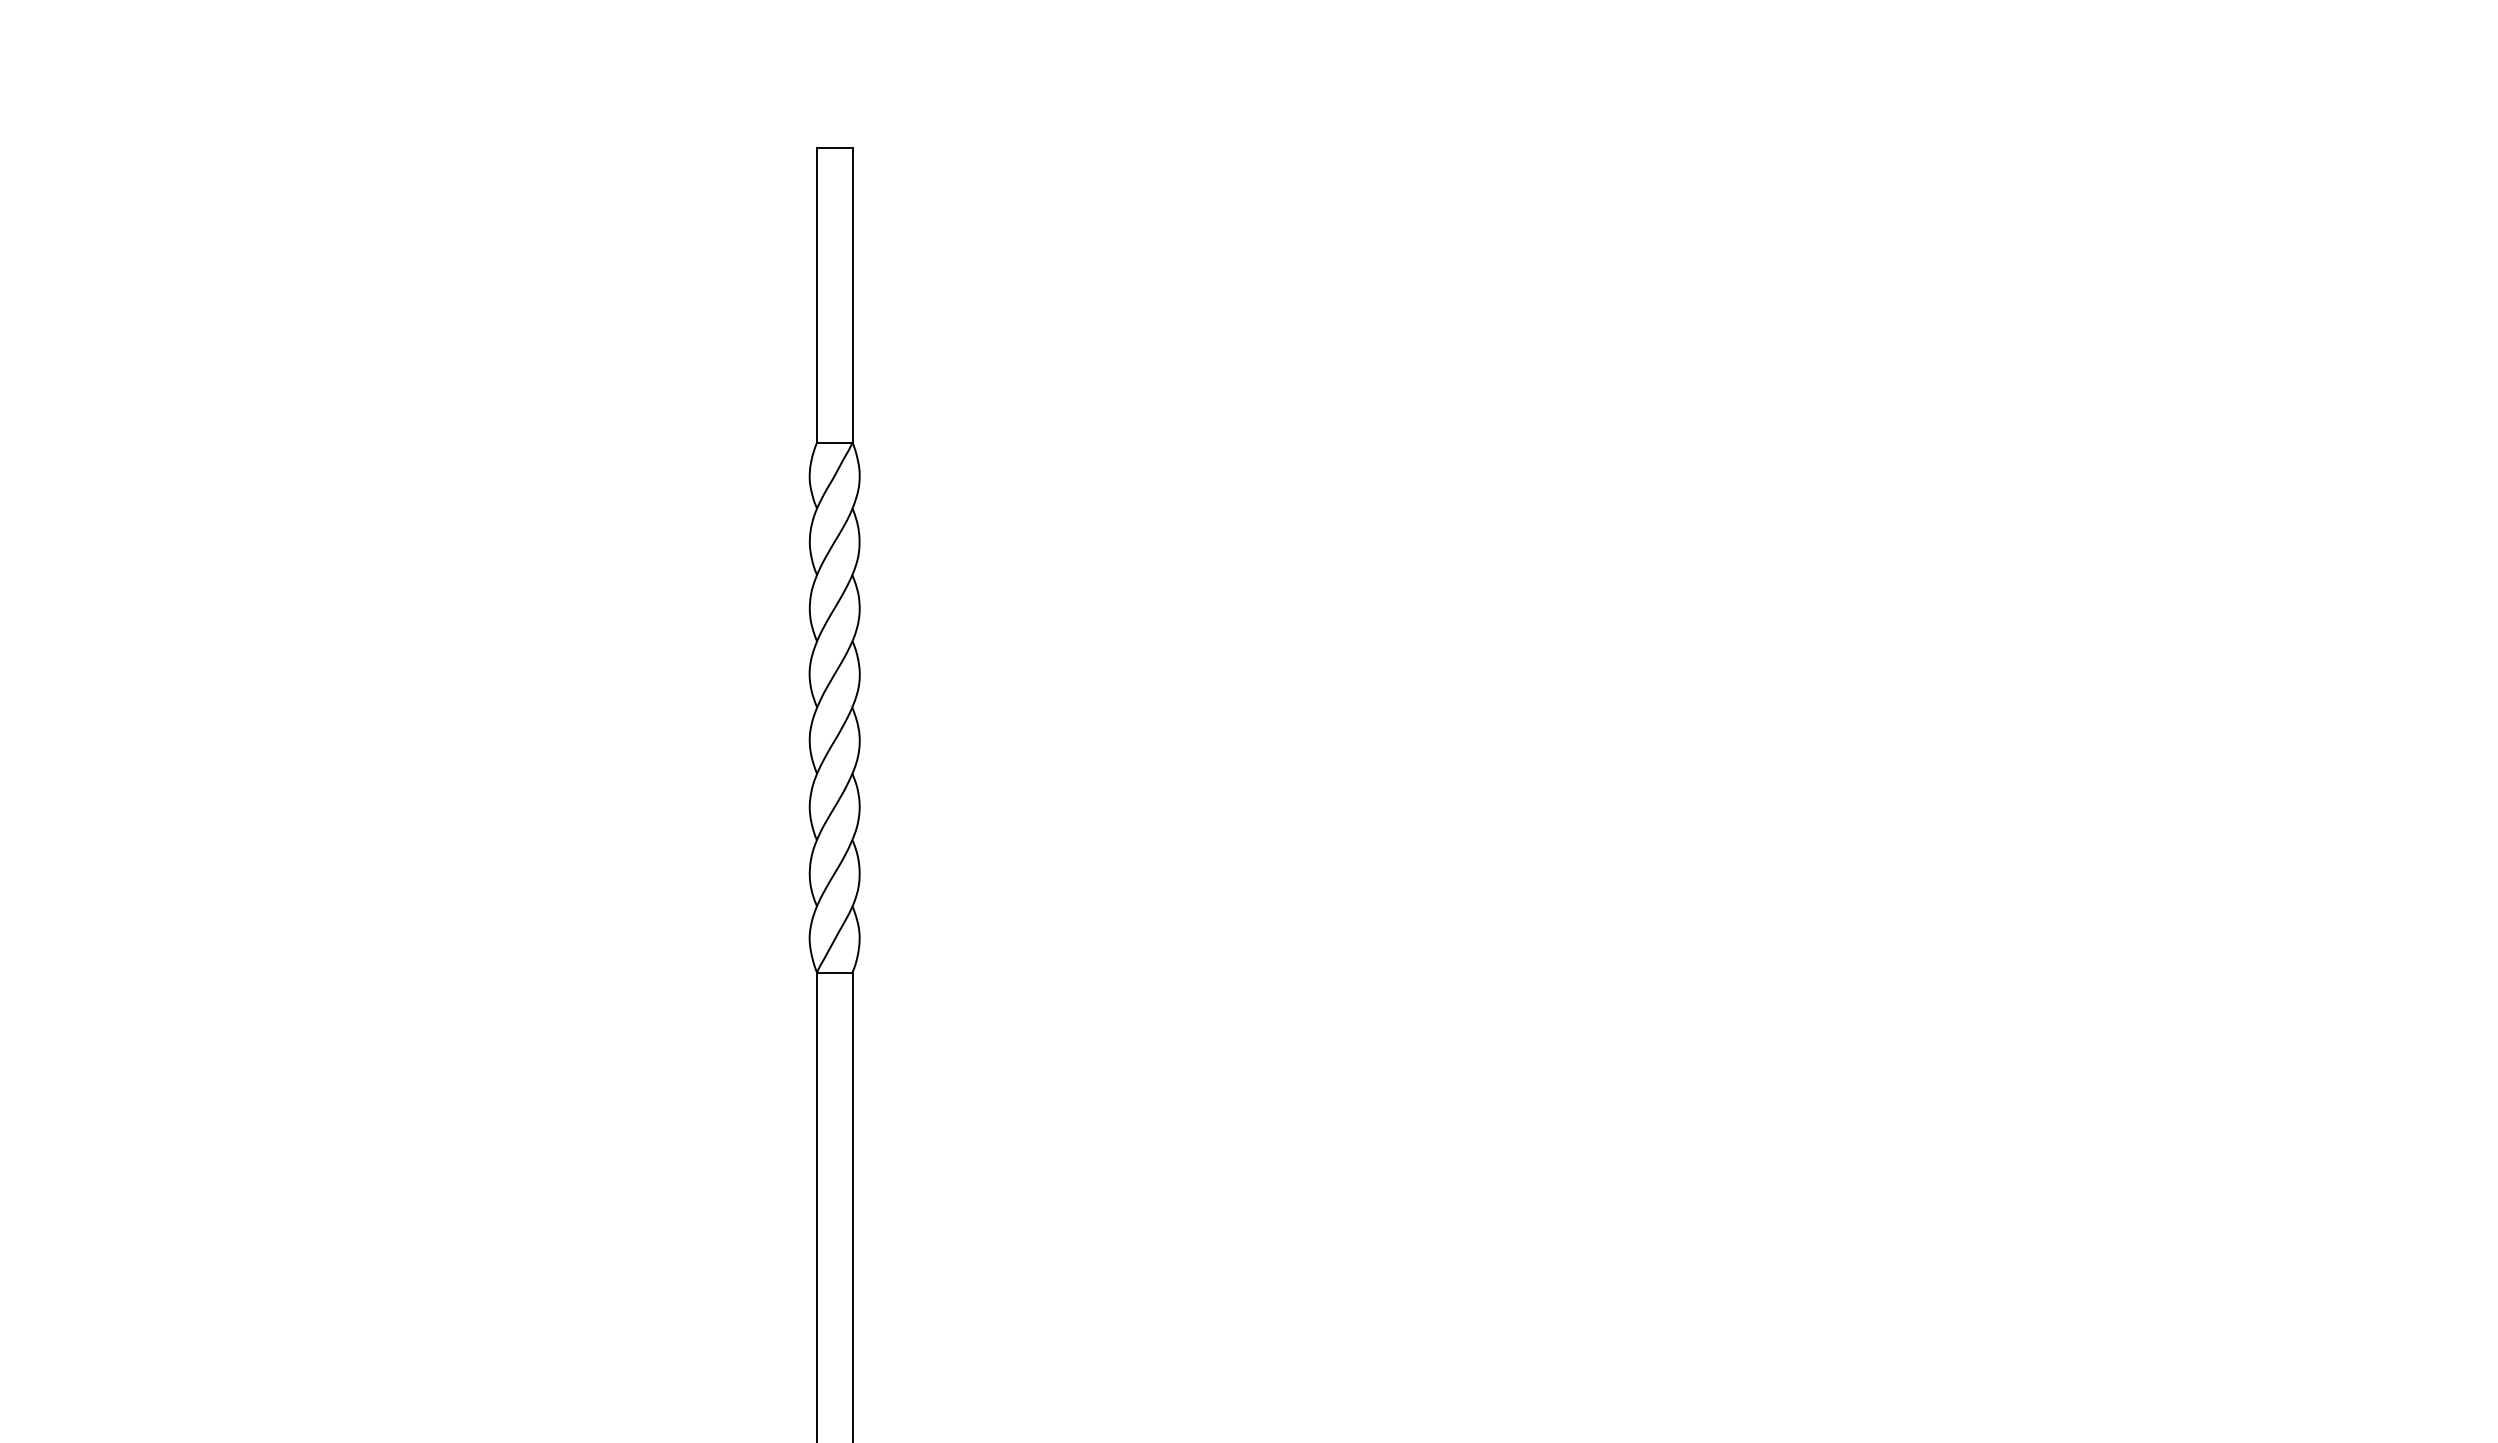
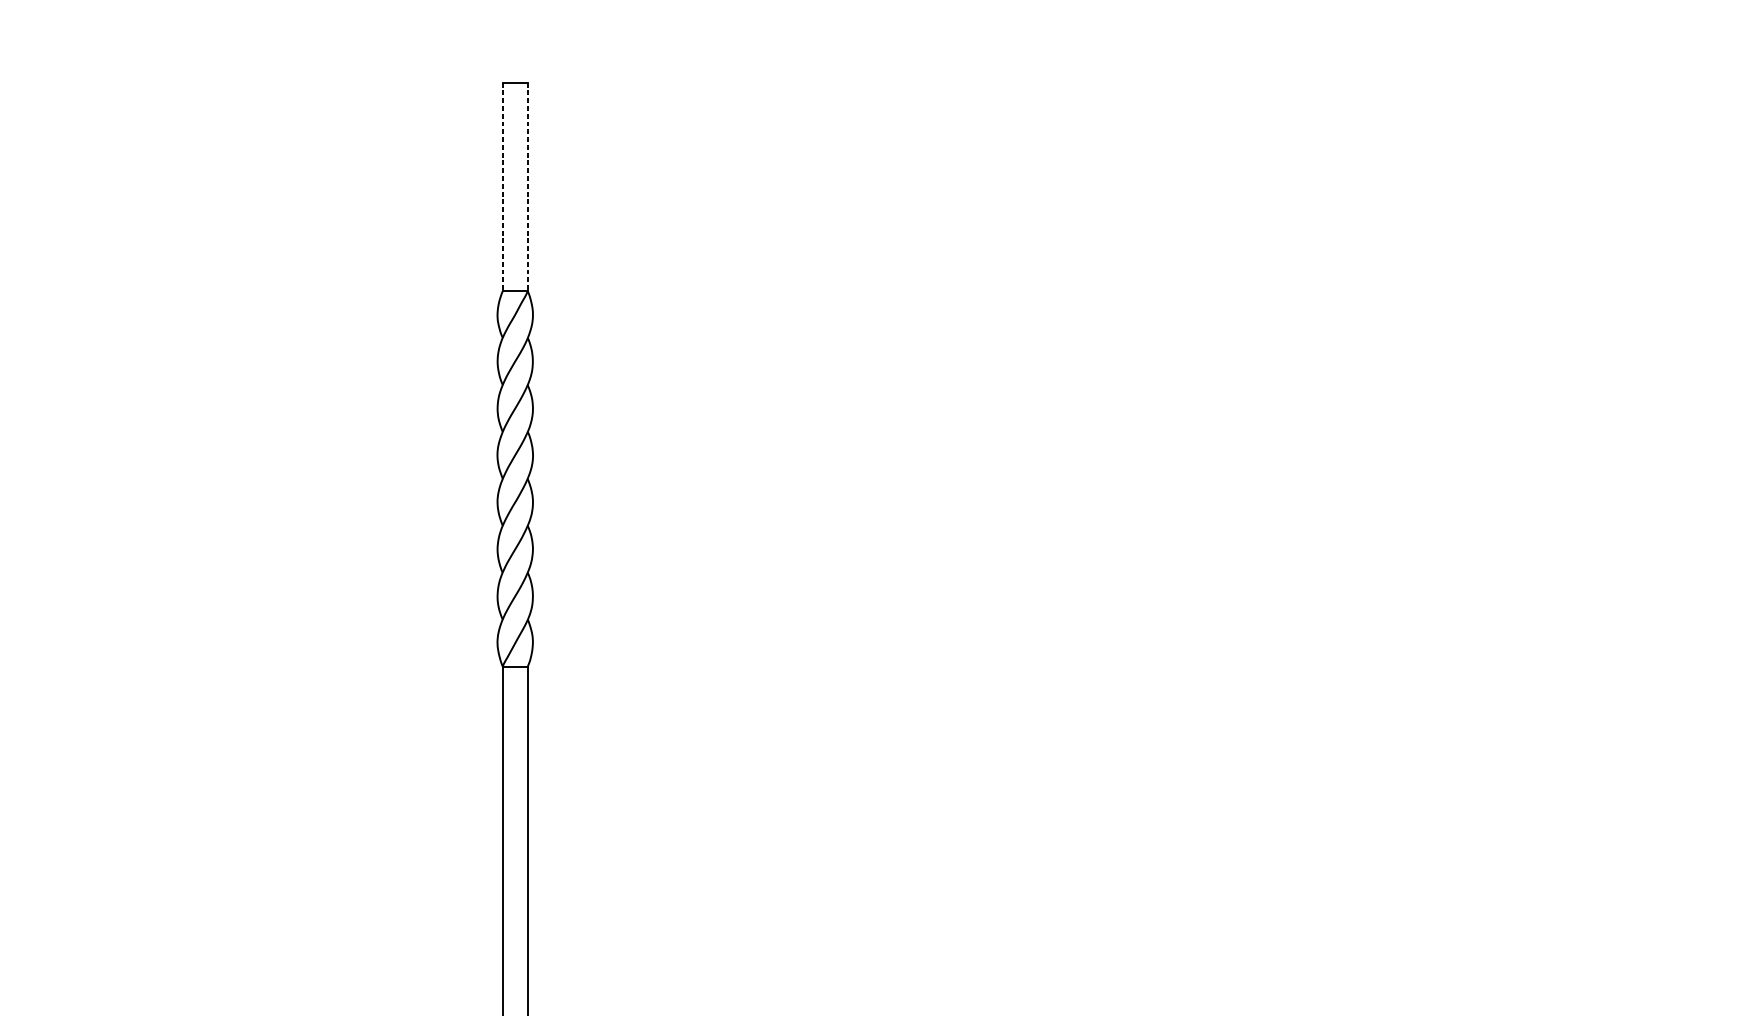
line: (817, 295) -> (503, 187), solid -> dashed
line: (852, 295) -> (527, 187), solid -> dashed

